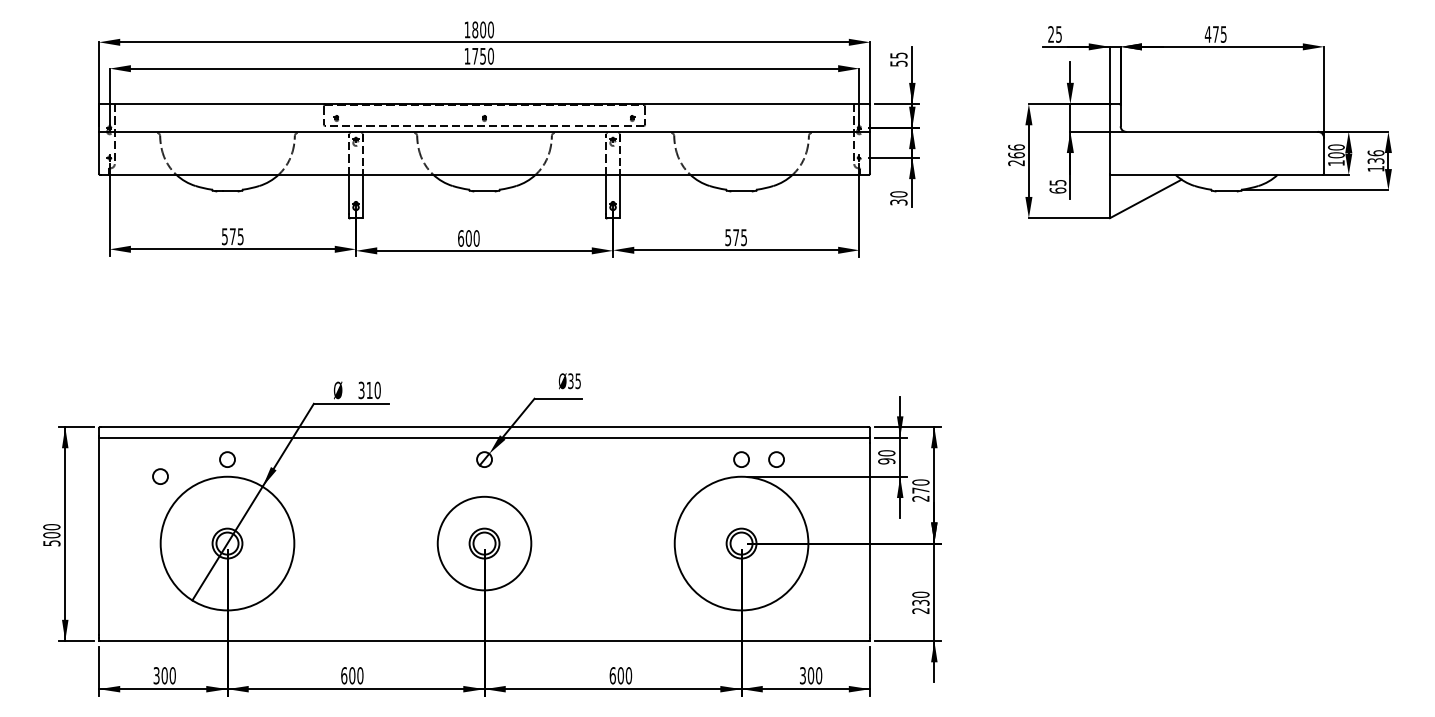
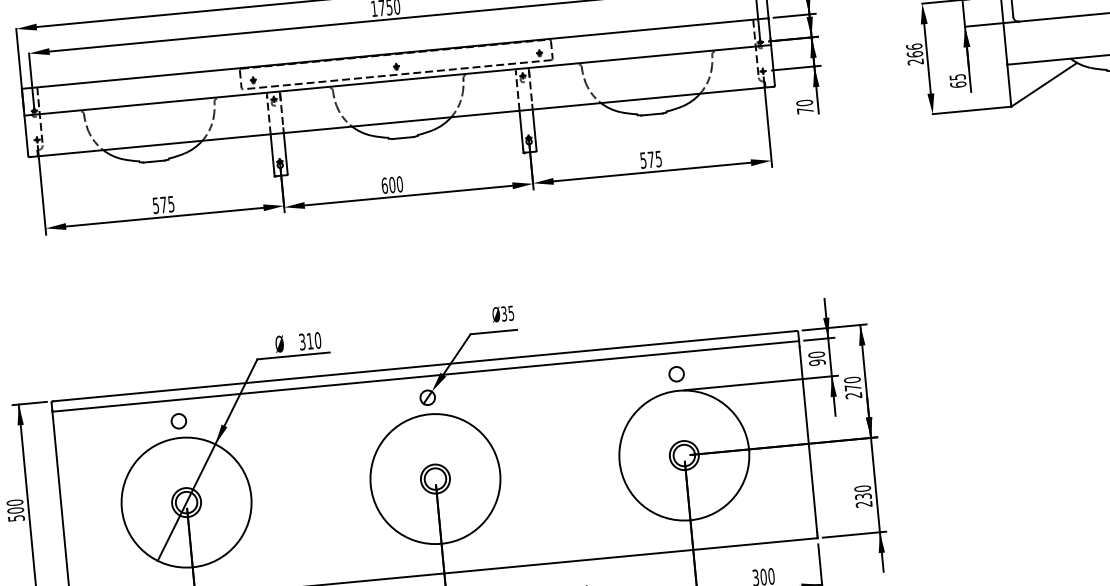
text: (898, 202) -> (805, 110), 30 -> 70
circle: (776, 459) -> (710, 370), removed
circle: (160, 476) -> (115, 443), removed
circle: (484, 543) -> (435, 478), size x1.43

